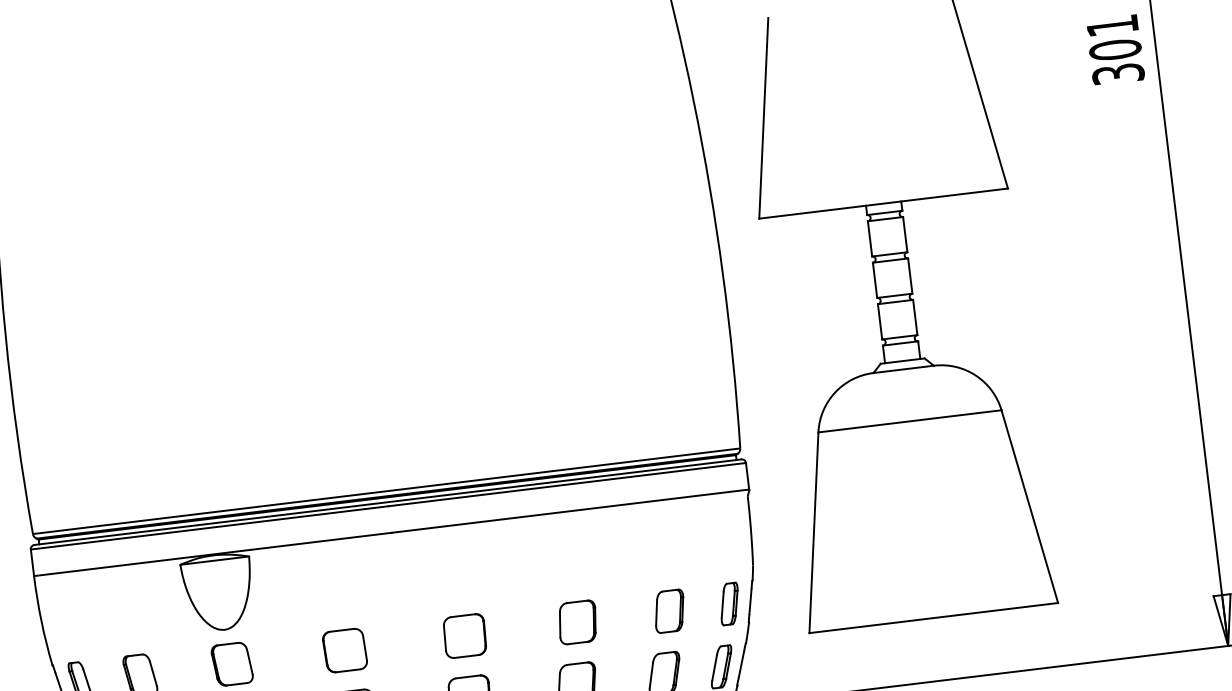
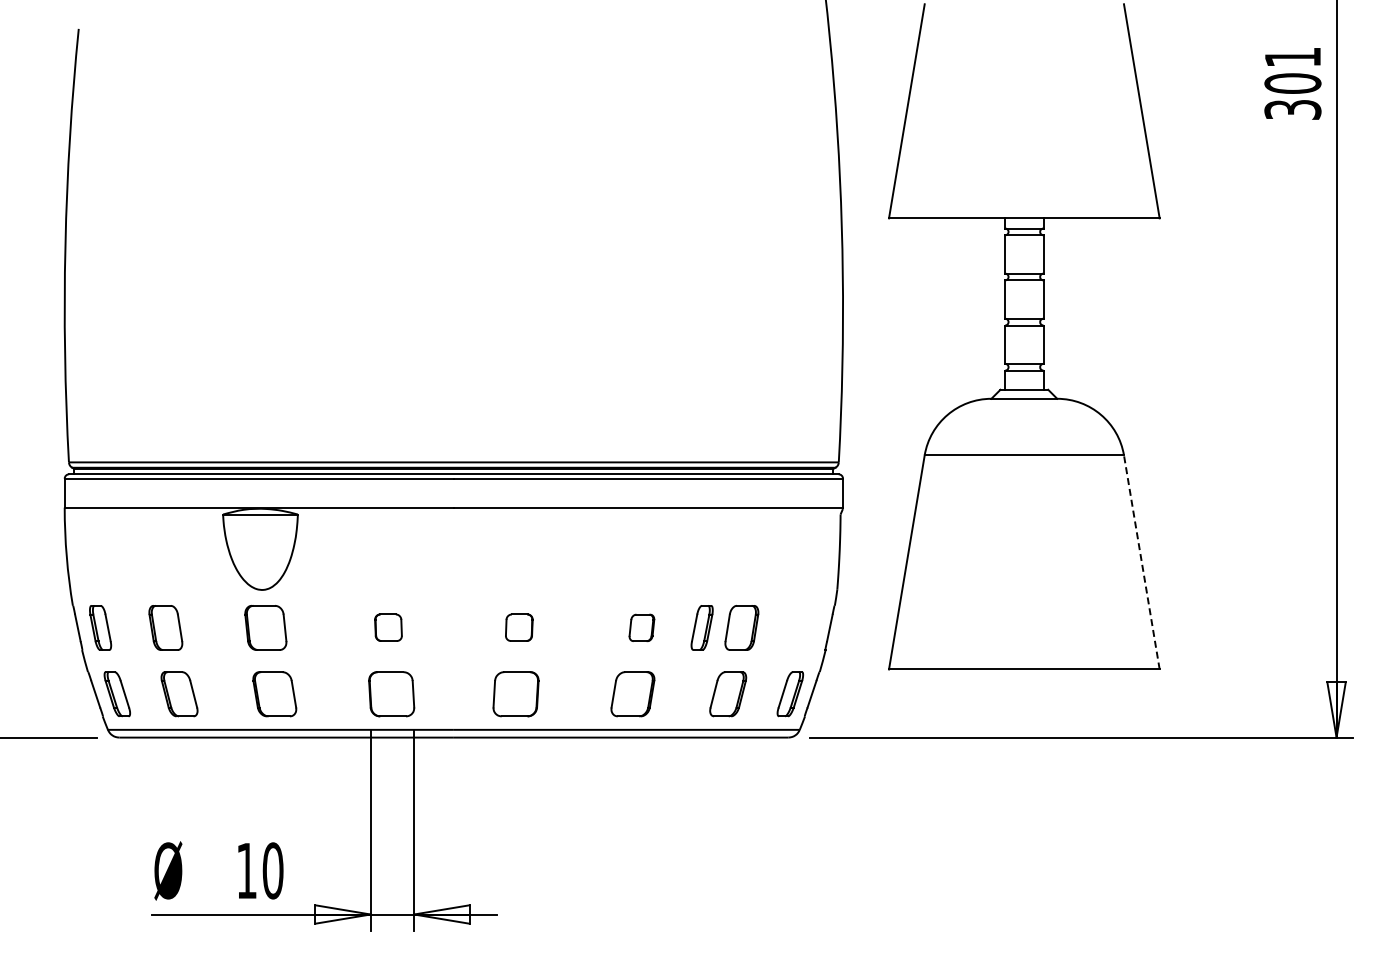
line: (1029, 506) -> (1141, 562), solid -> dashed
part: (728, 603) -> (701, 627), moved
part: (577, 622) -> (641, 627), size x0.6
part: (465, 635) -> (519, 627), size x0.6
part: (344, 650) -> (388, 627), size x0.6

